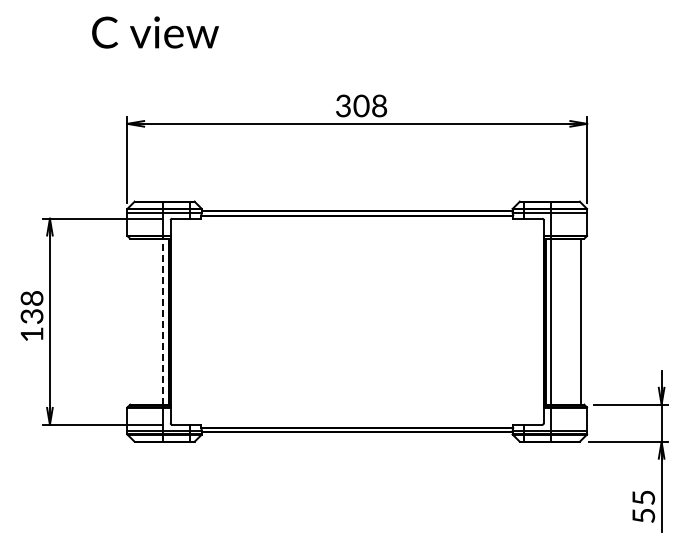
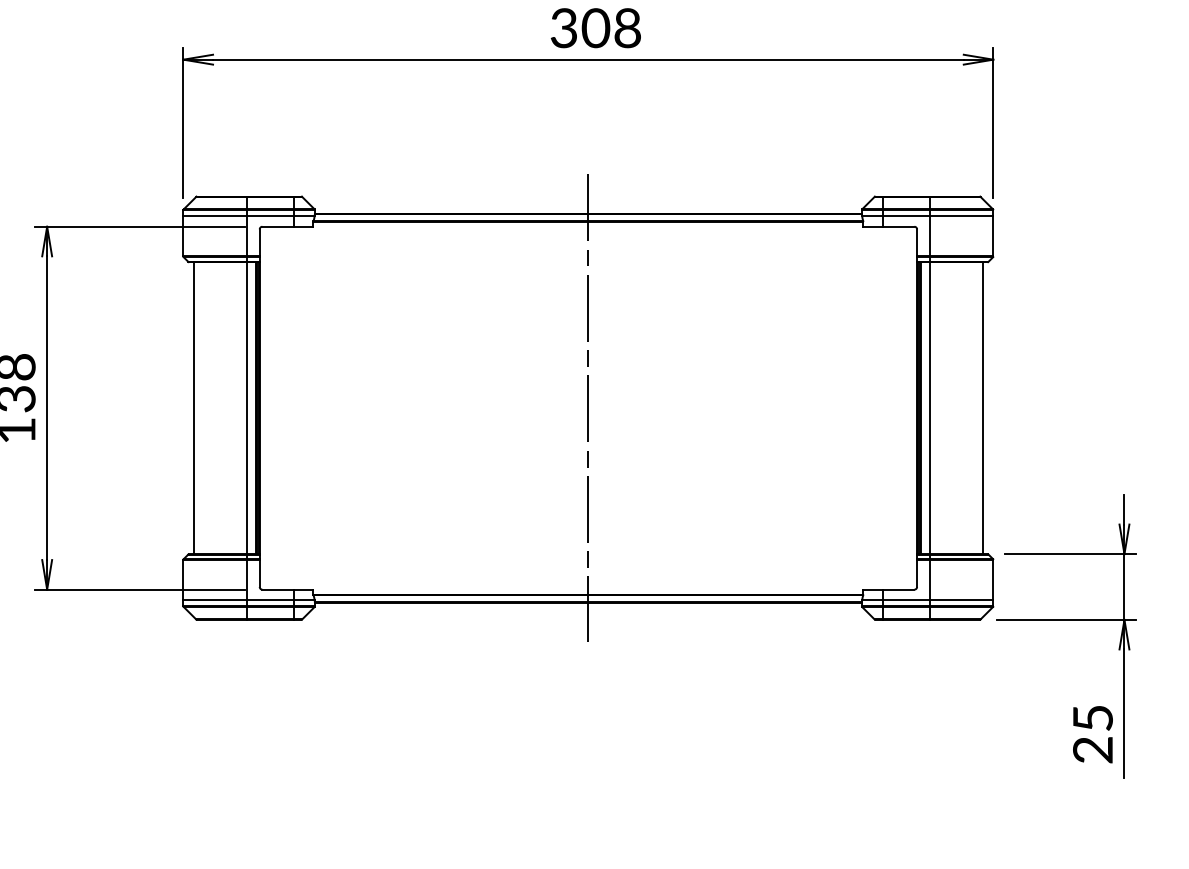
line: (133, 321) -> (194, 407), added
line: (163, 321) -> (247, 407), dashed -> solid
line: (357, 321) -> (588, 407), added
text: (643, 515) -> (1092, 749), 55 -> 25

